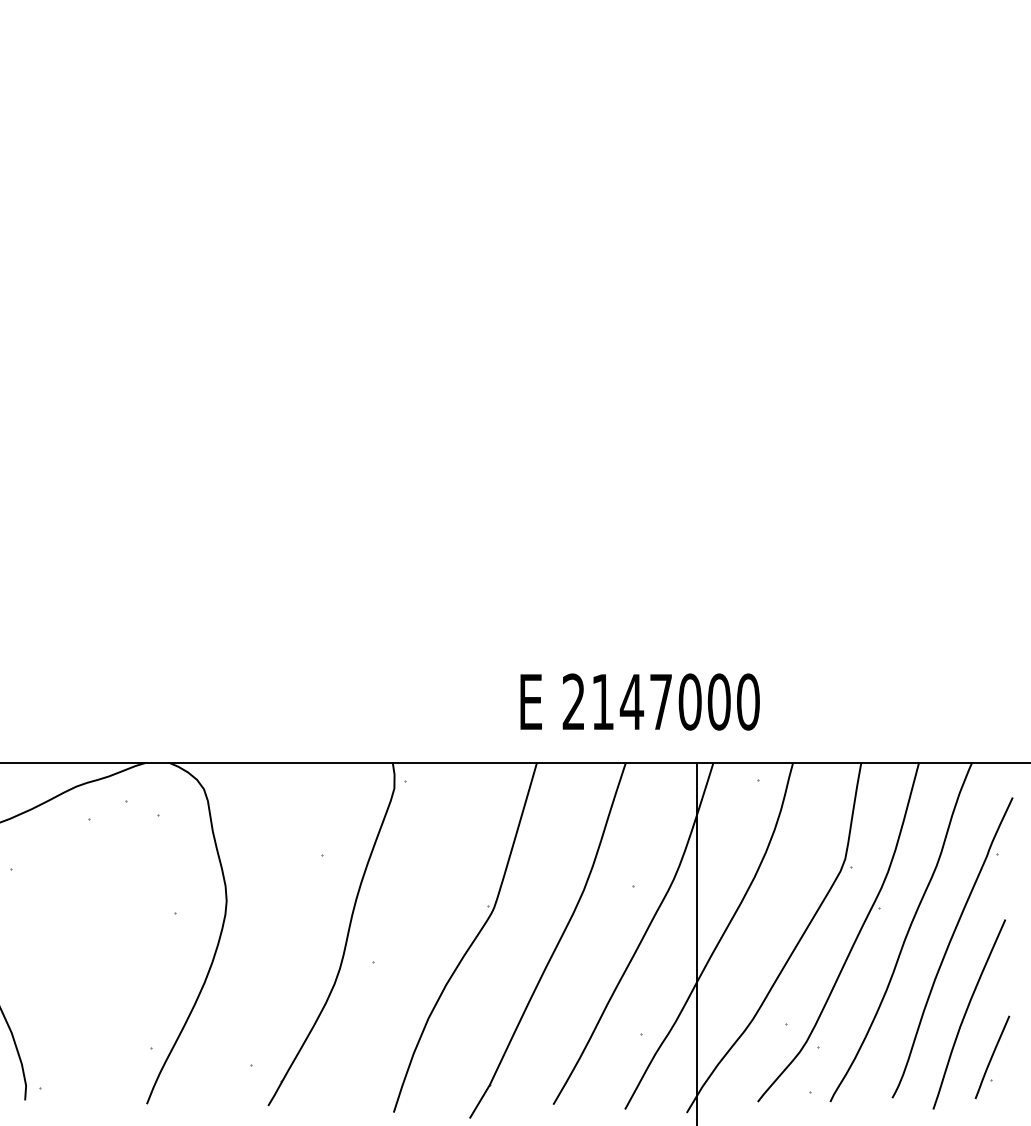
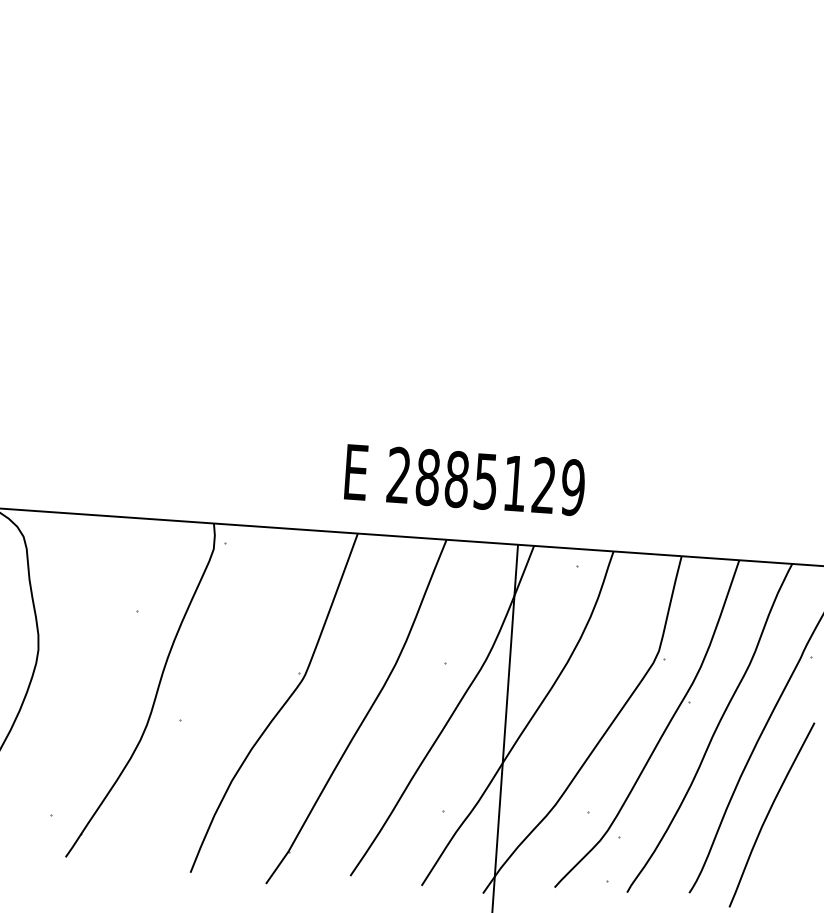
text: (675, 701) -> (500, 481), 2147000 -> 2885129
part: (992, 1057) -> (792, 859), removed

